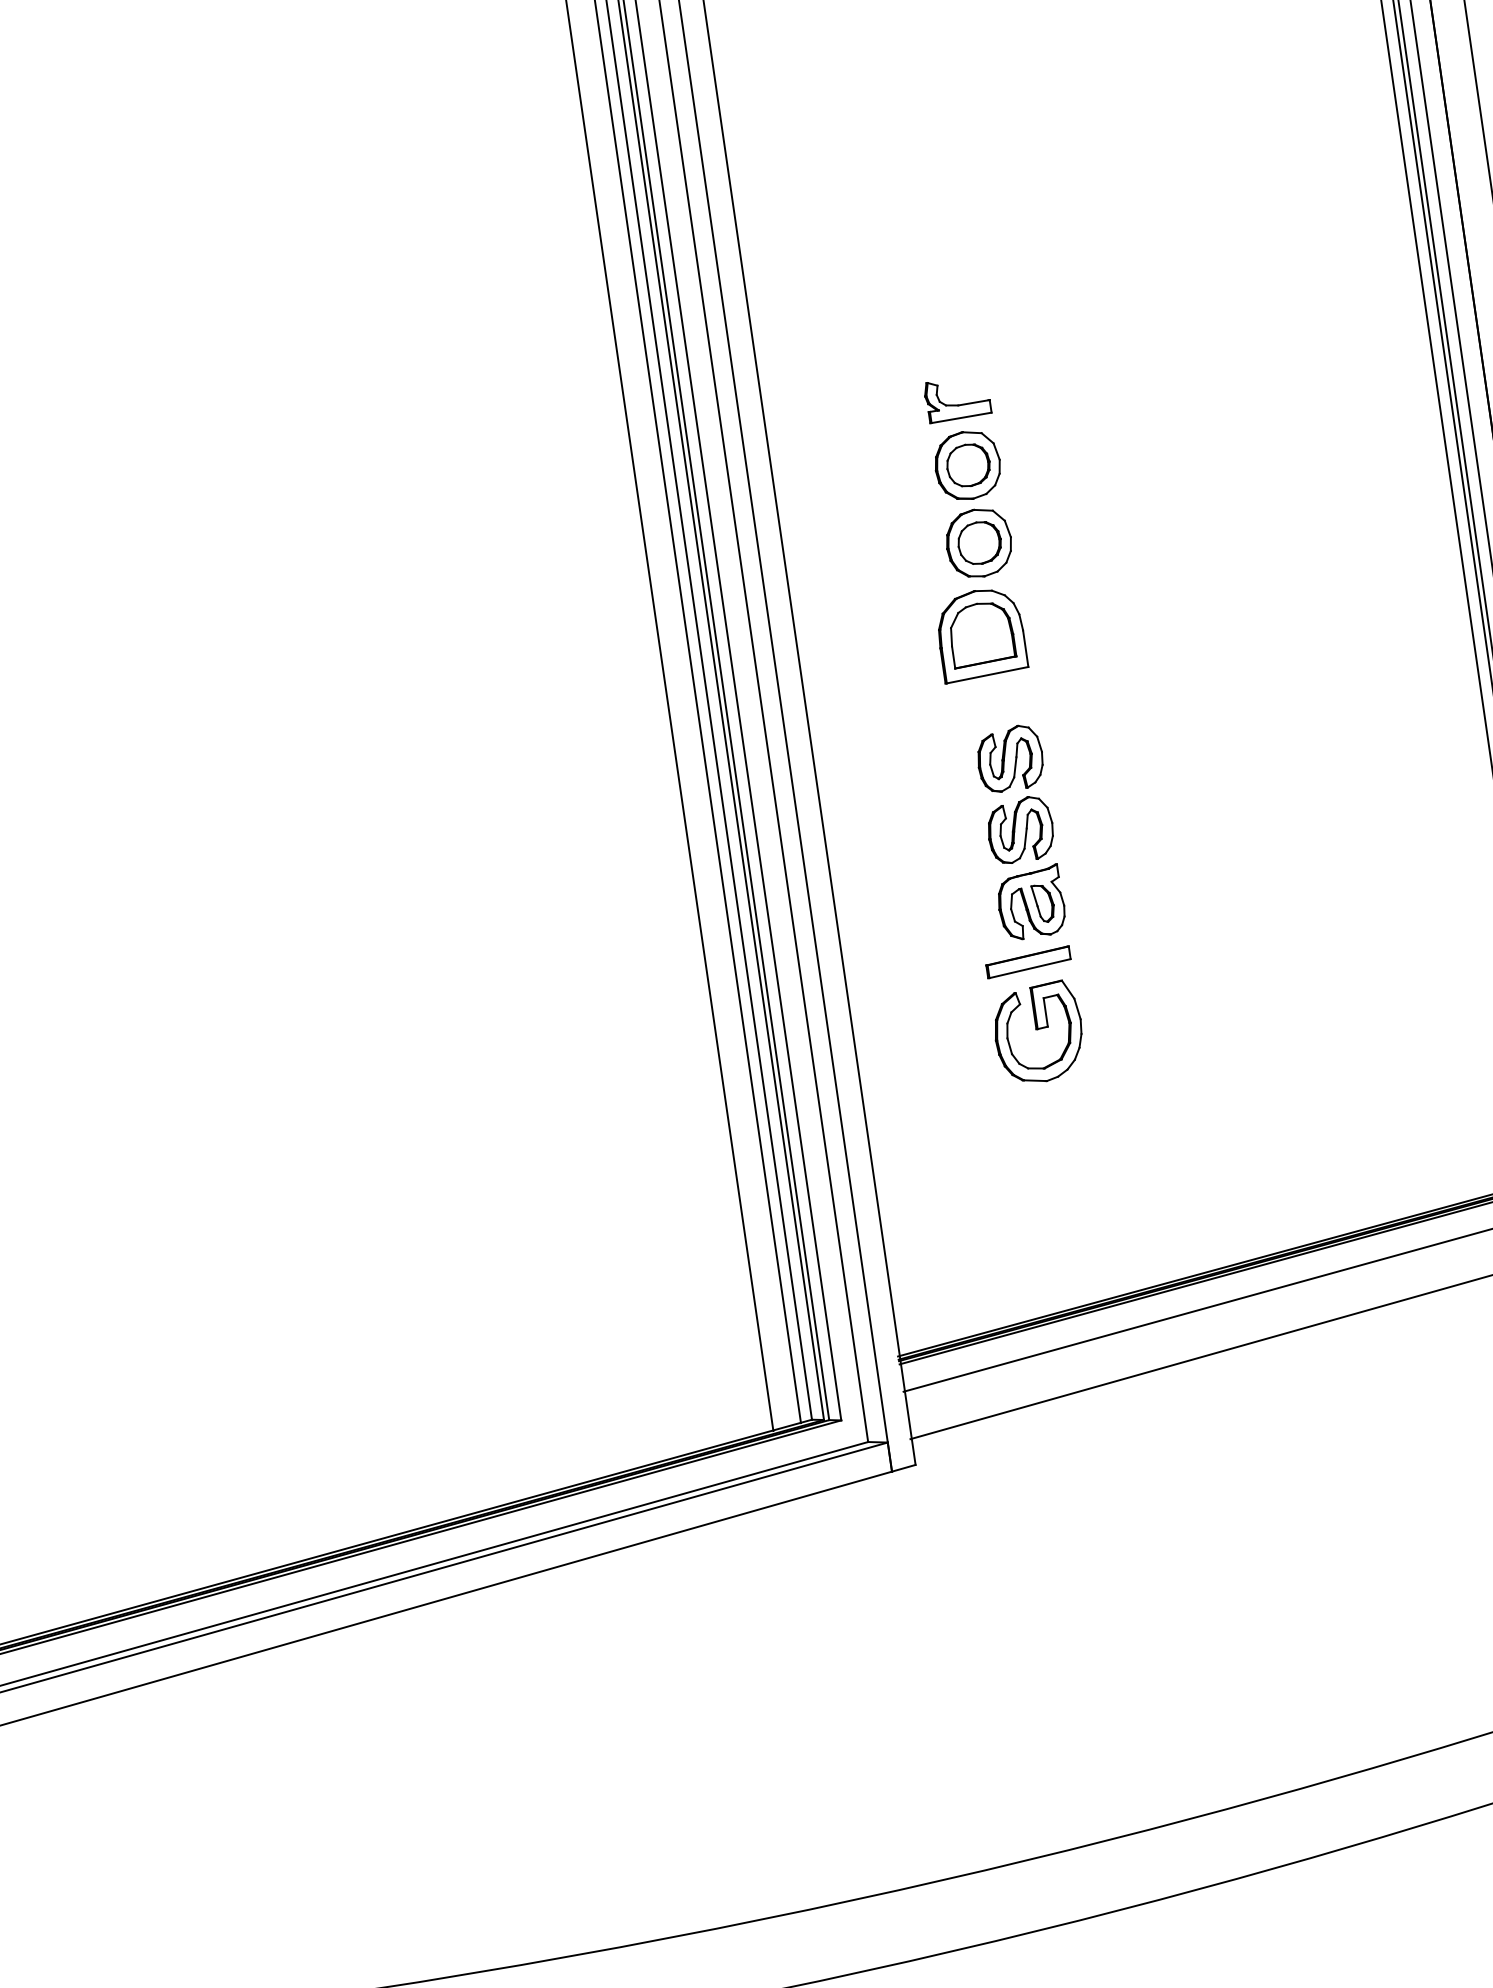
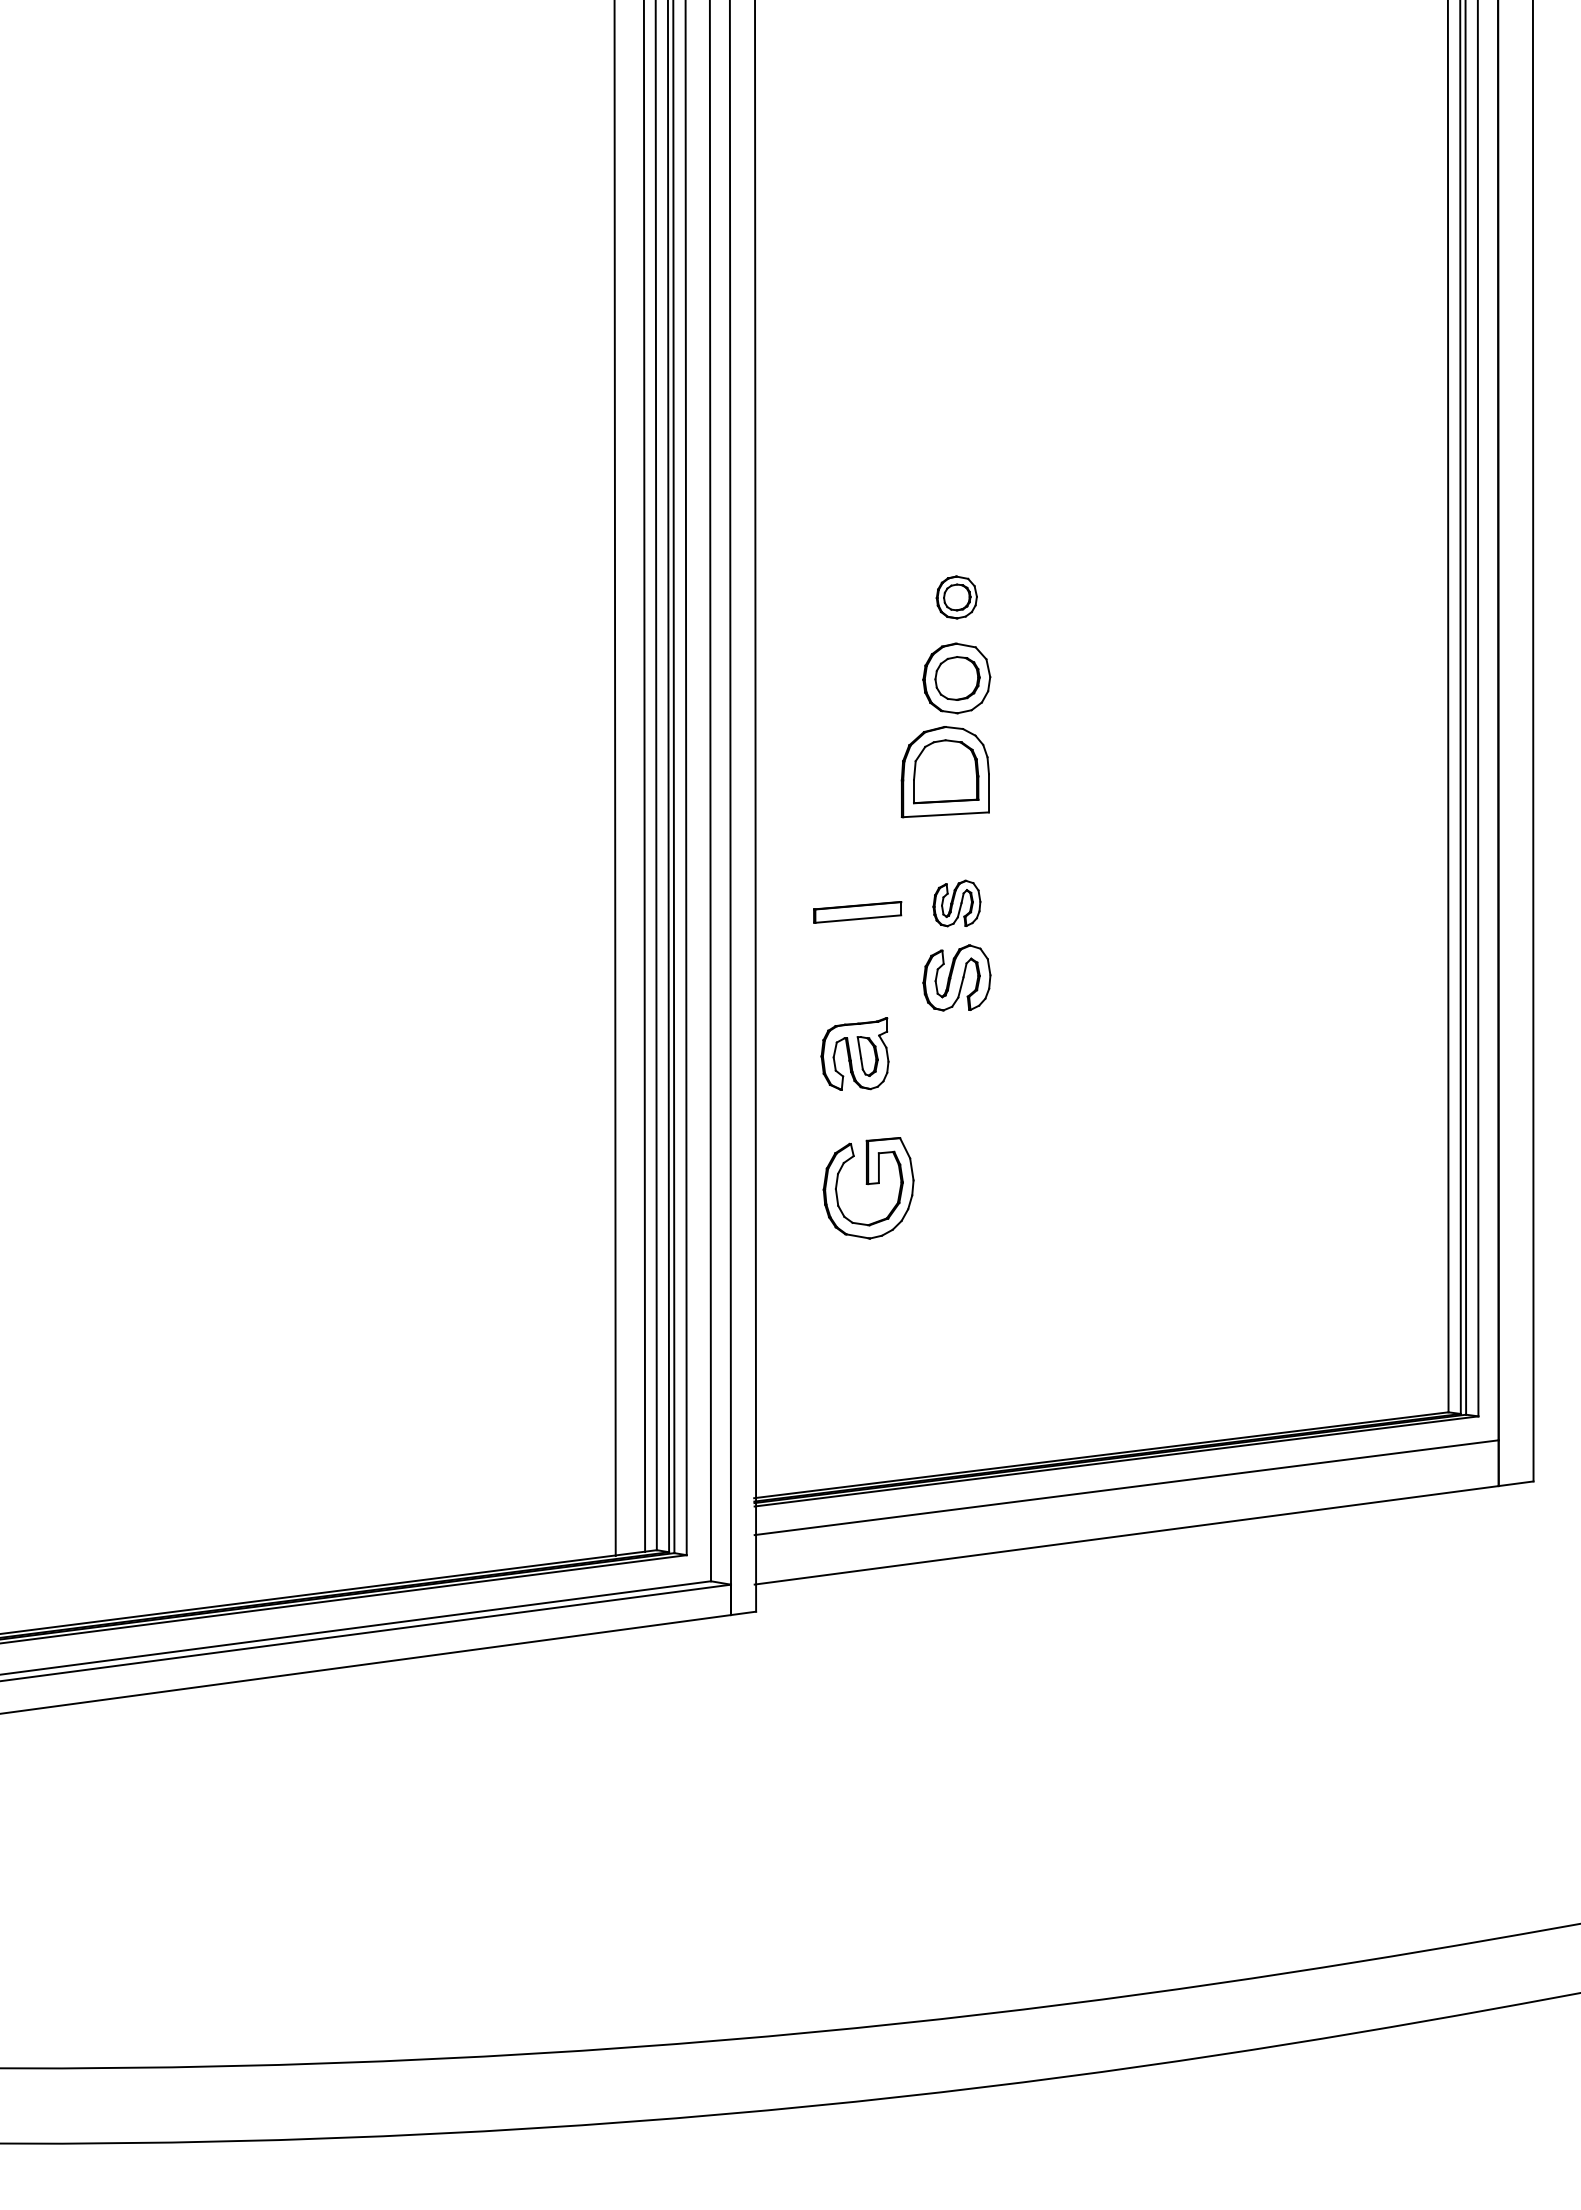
part: (956, 398) -> (955, 527), removed
part: (967, 465) -> (956, 597), size x0.6
part: (1009, 758) -> (956, 903), size x0.7
part: (1030, 902) -> (854, 1053), moved
part: (1028, 962) -> (857, 912), moved
part: (1038, 1033) -> (868, 1188), moved

